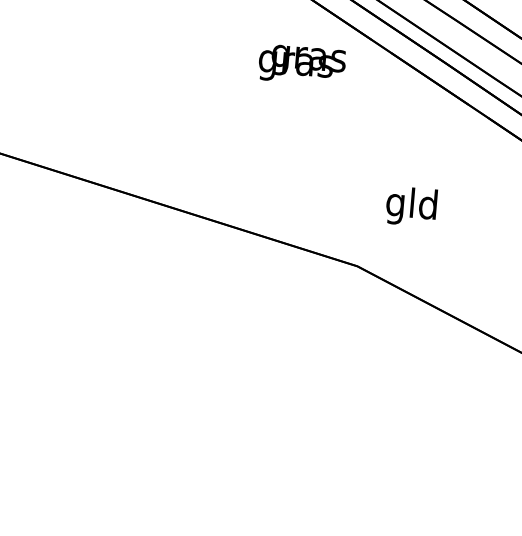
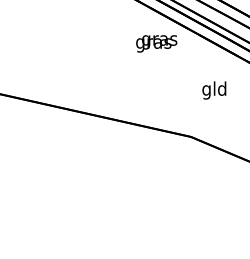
text: (411, 206) -> (214, 90), moved

